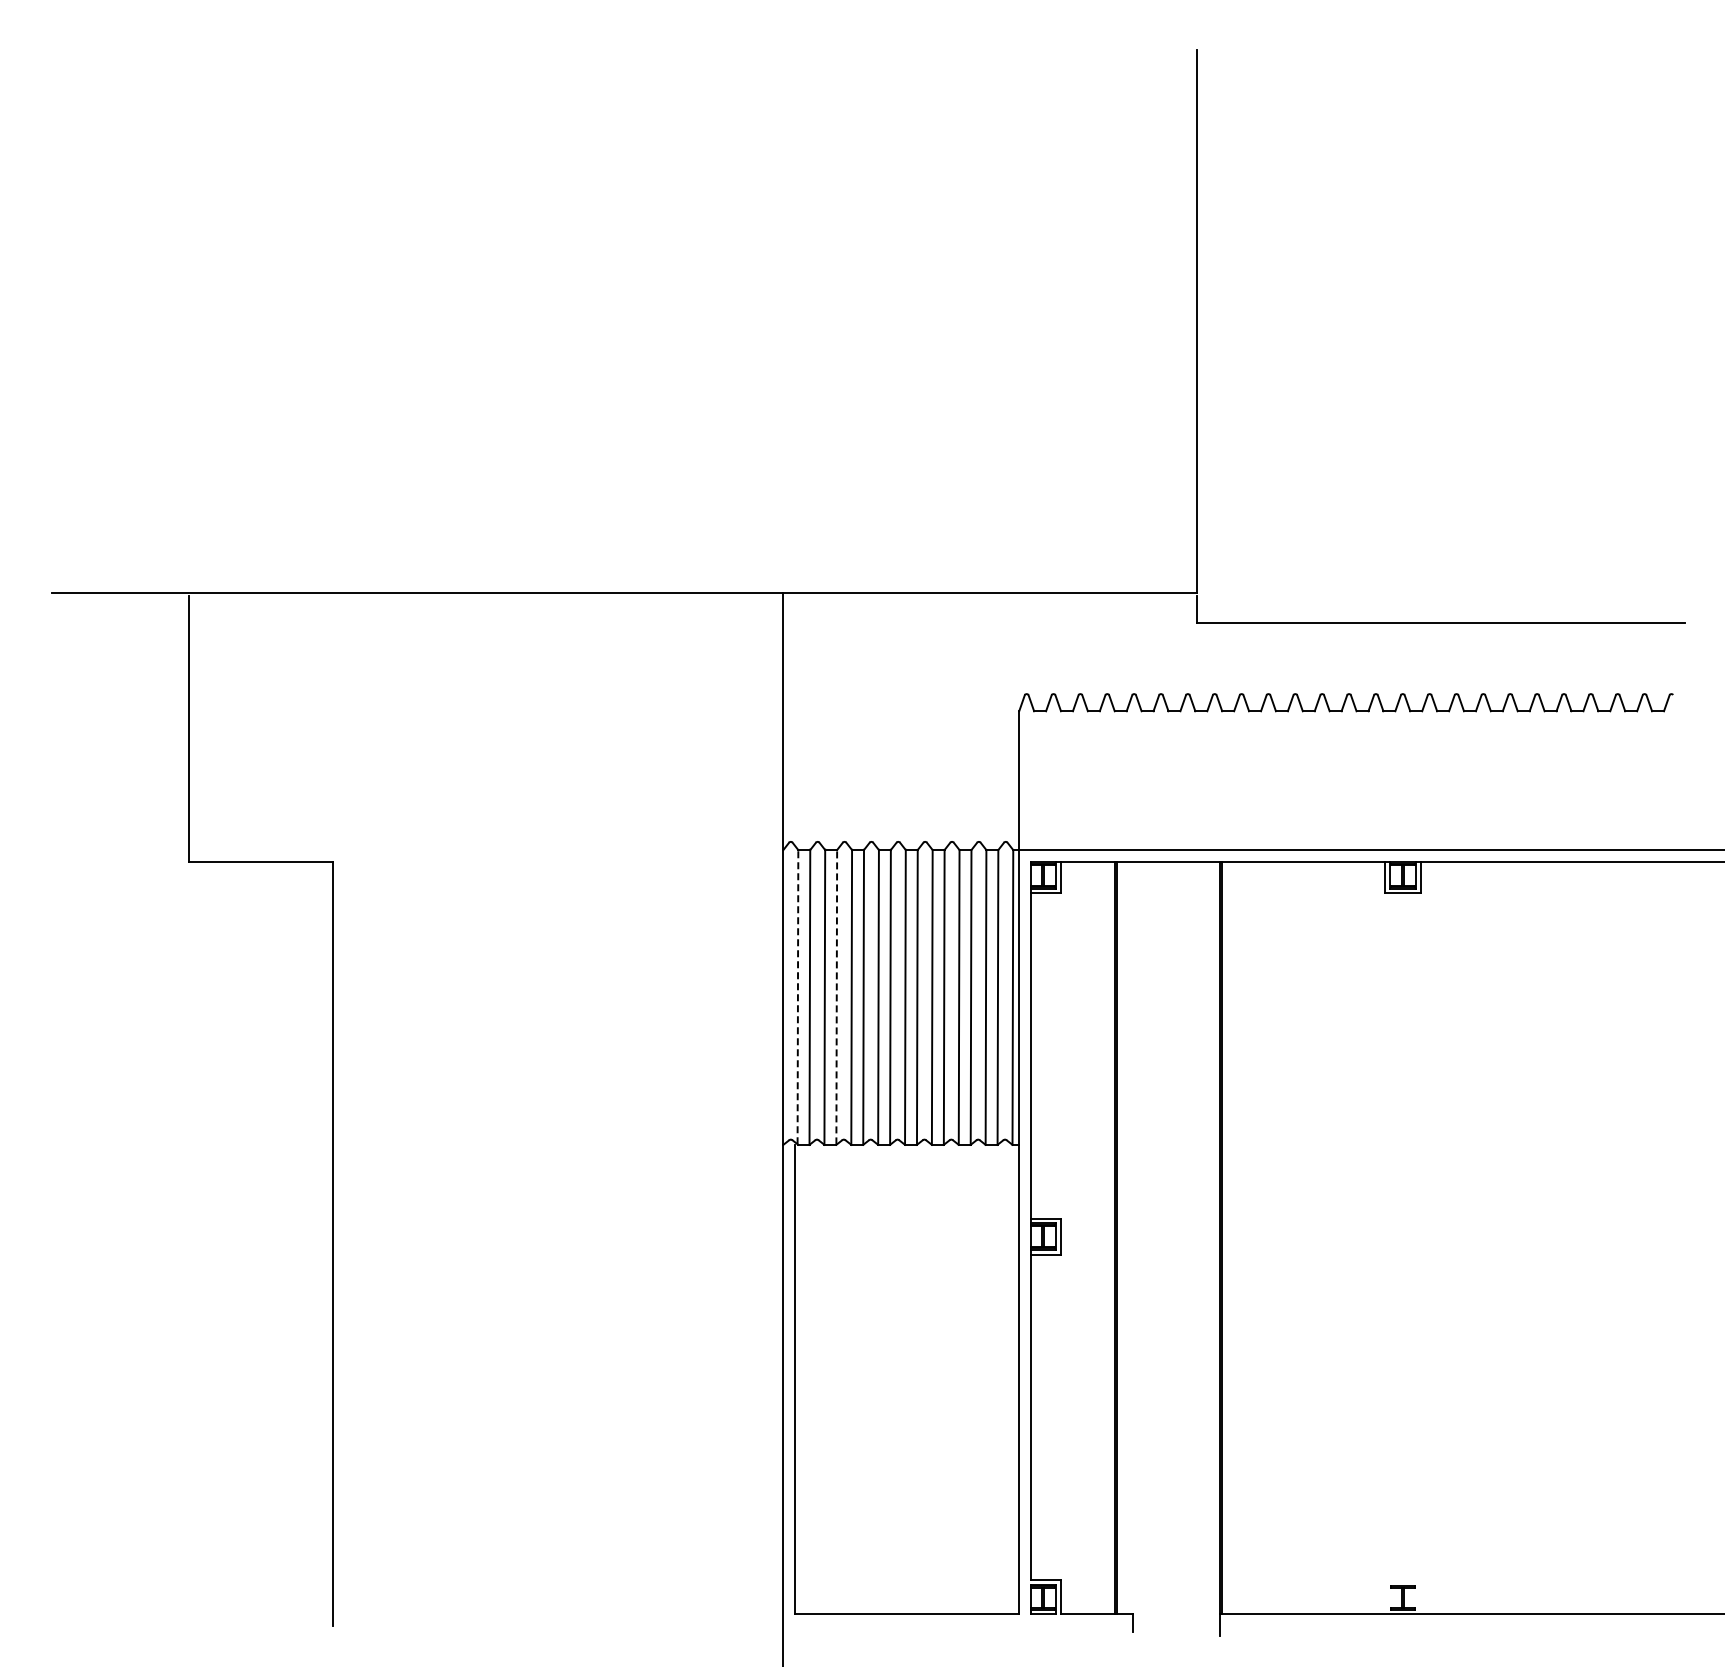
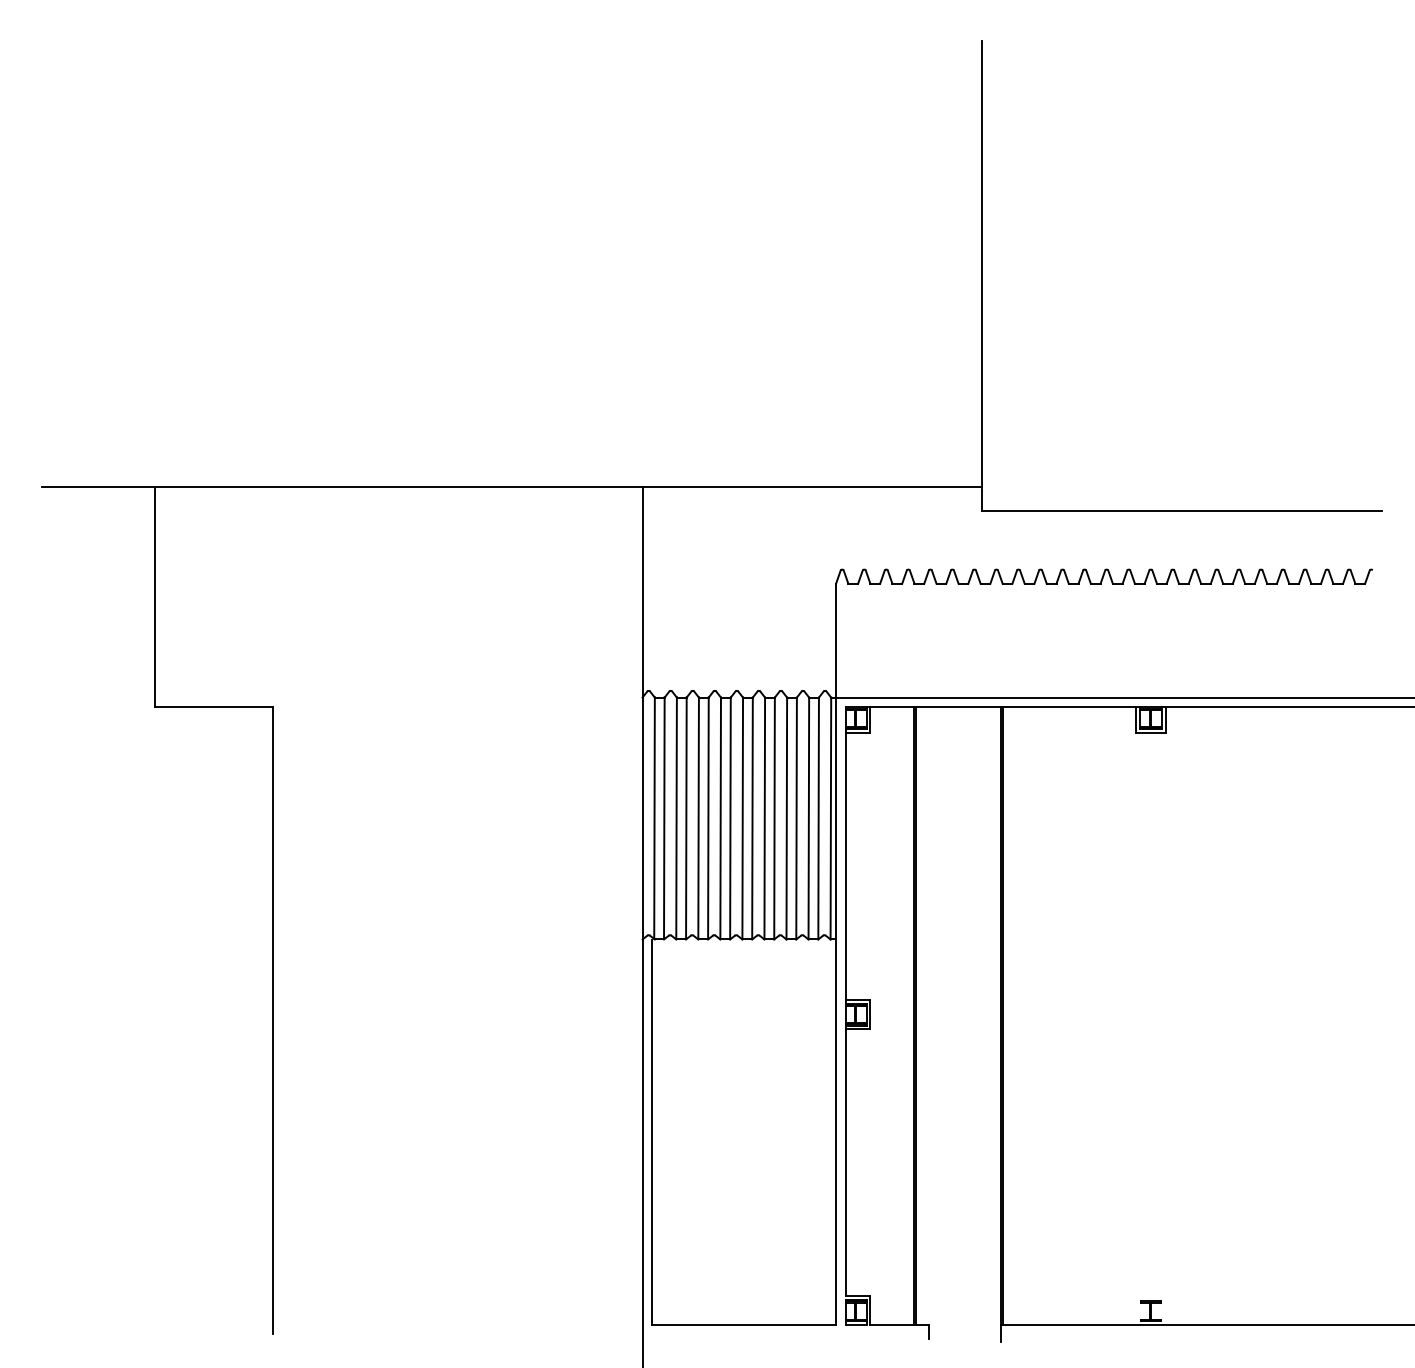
line: (797, 996) -> (654, 817), dashed -> solid
line: (836, 996) -> (686, 817), dashed -> solid

